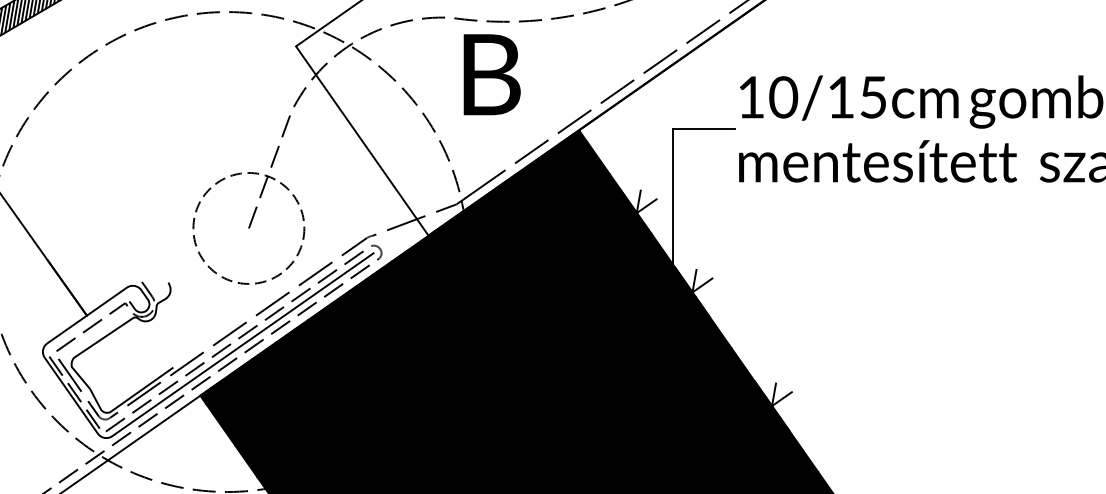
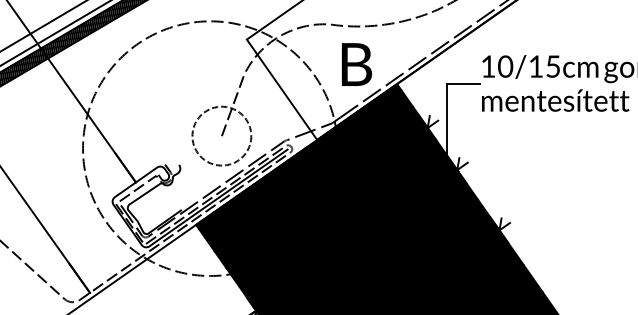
text: (493, 74) -> (357, 64), moved

